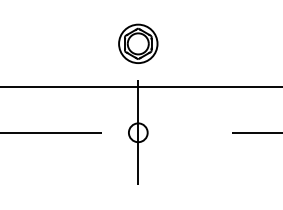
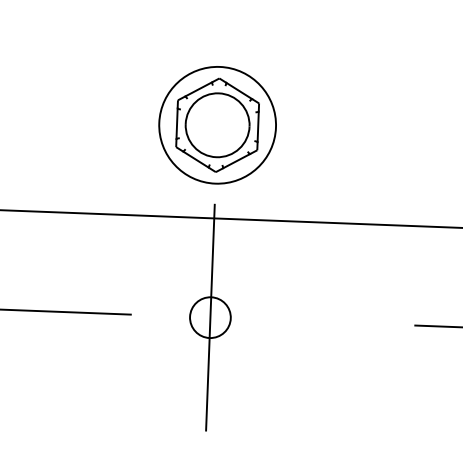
part: (138, 43) -> (218, 124), size x1.4

